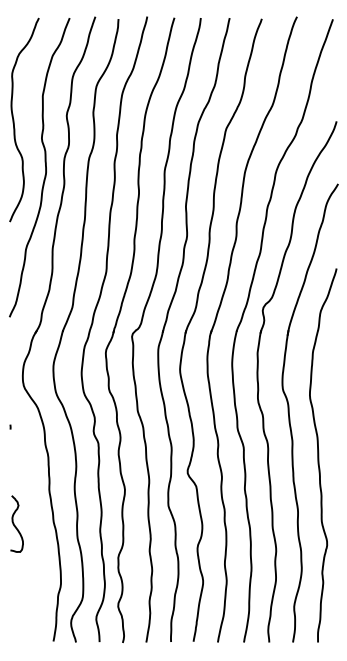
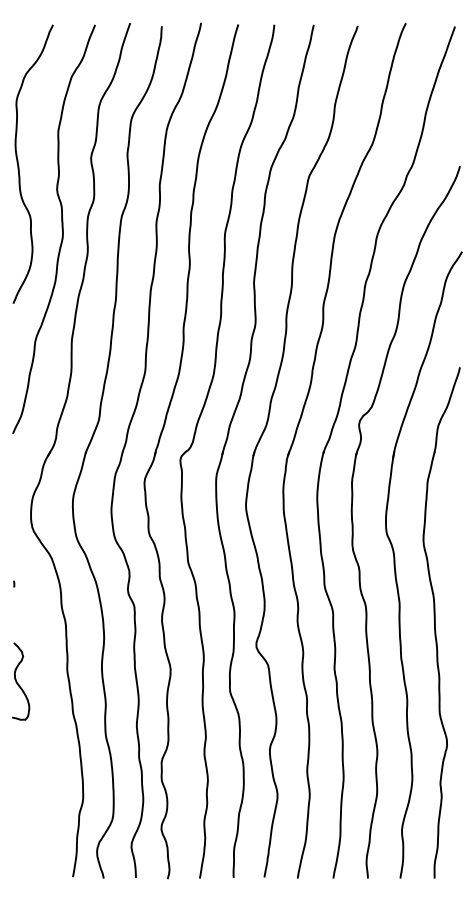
curve: (15, 525) -> (18, 683), moved

